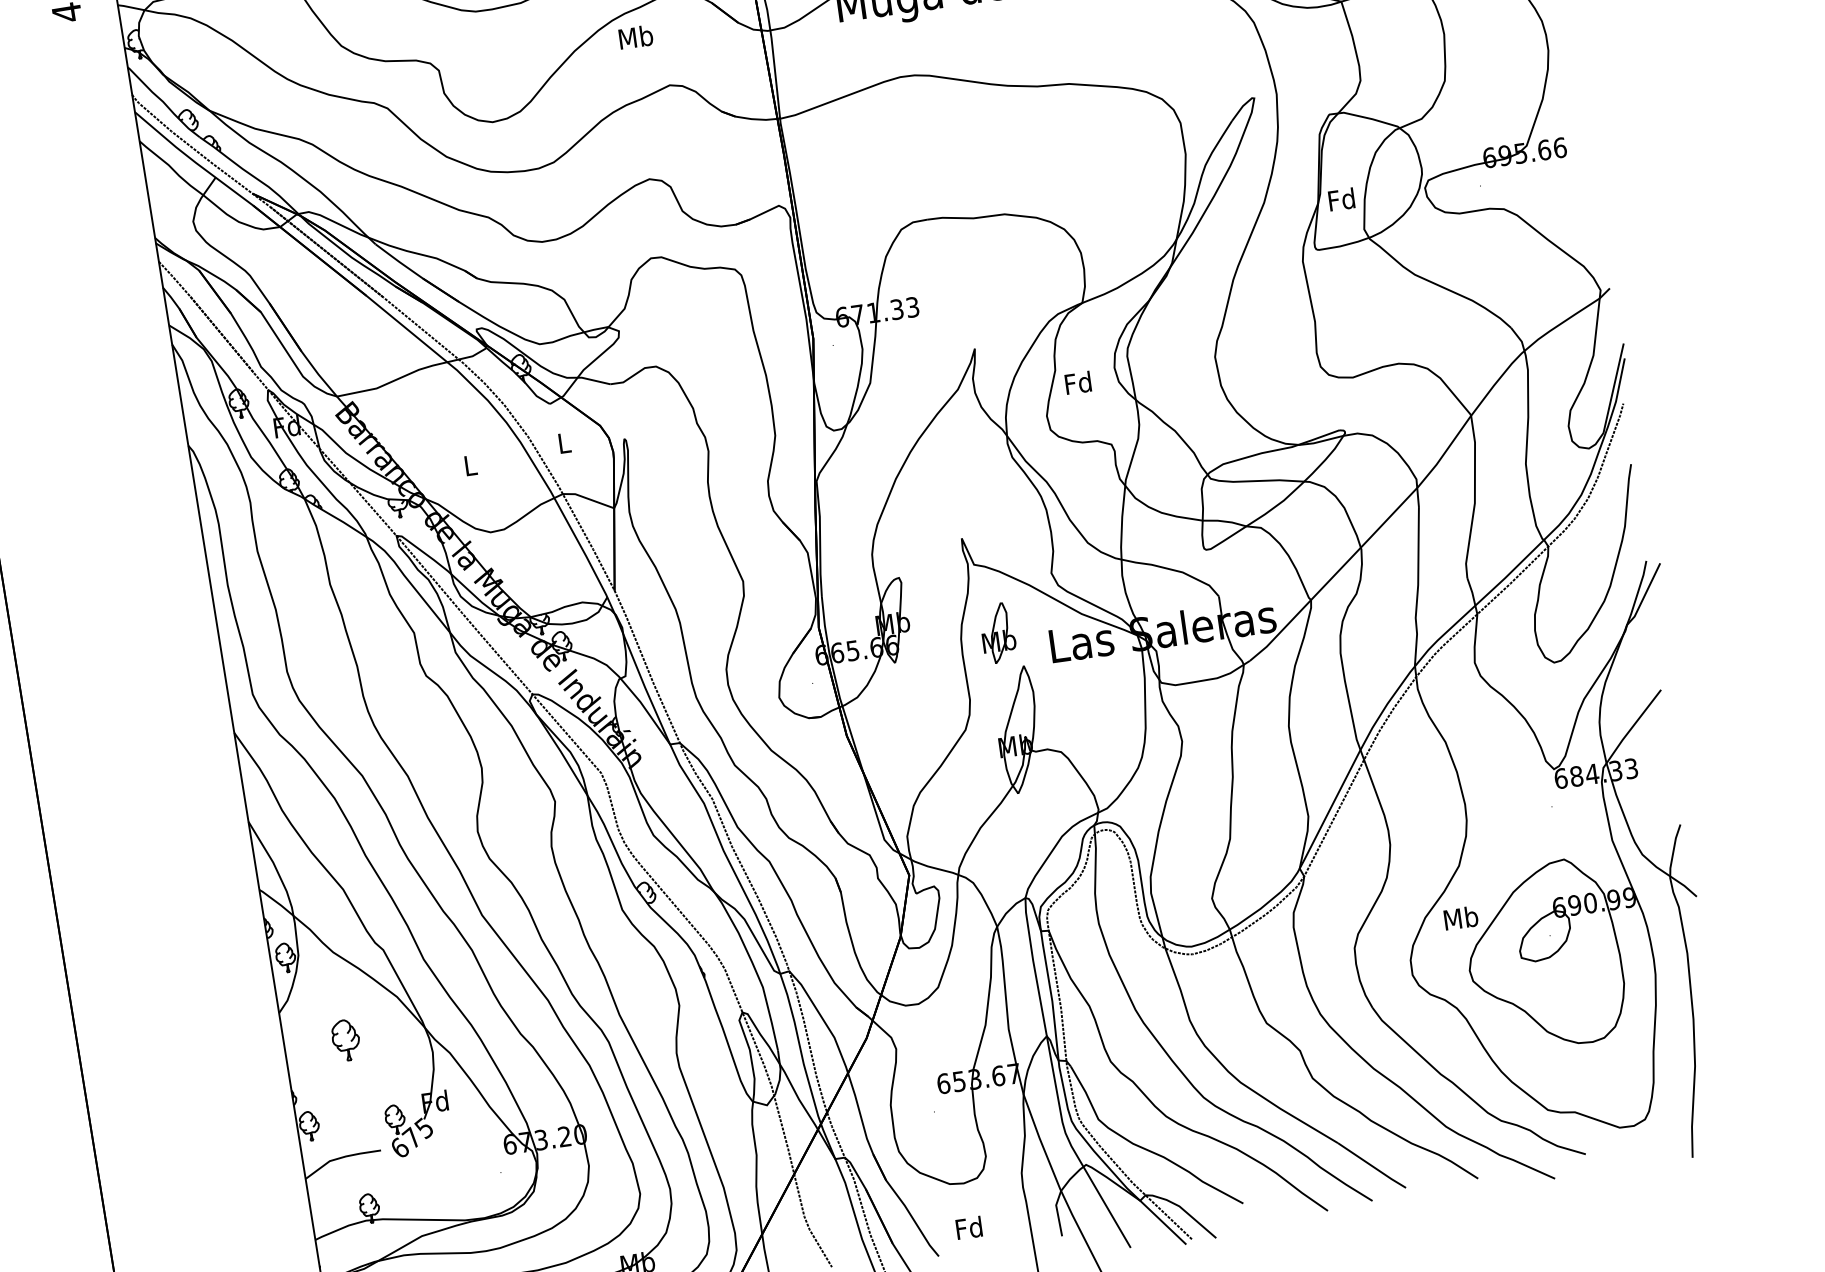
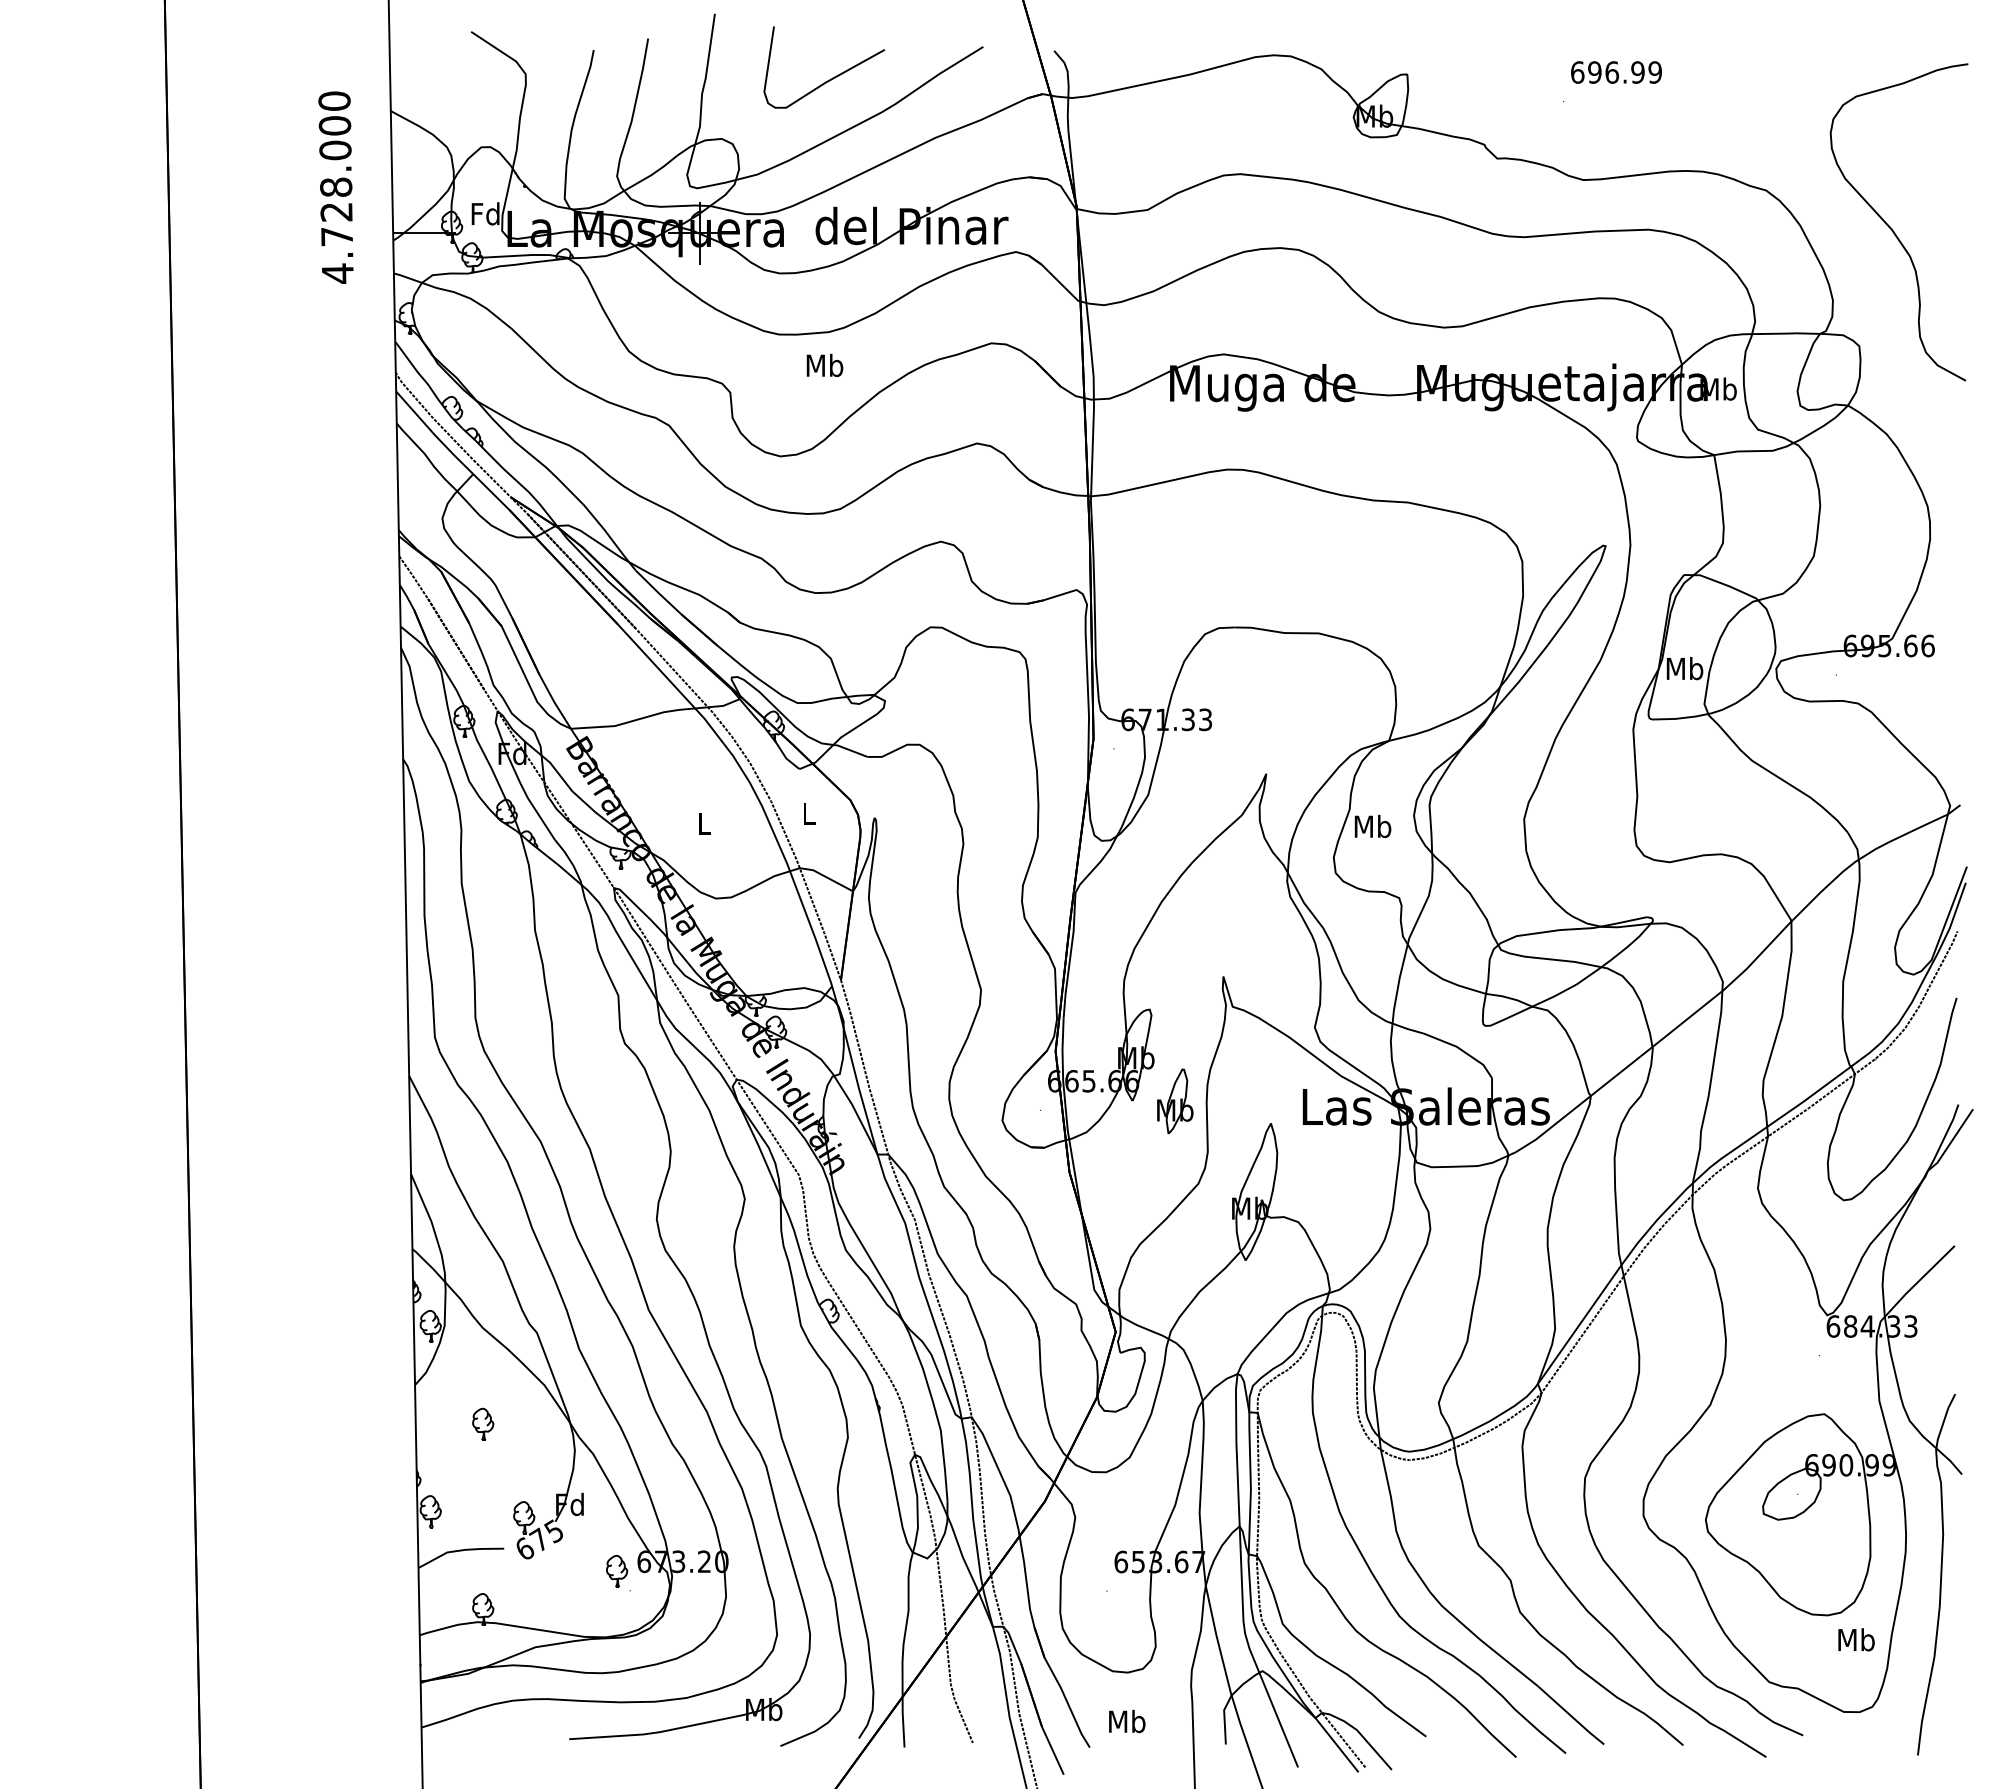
text: (635, 36) -> (824, 364), moved
text: (1341, 199) -> (1684, 668), Fd -> Mb
text: (1078, 382) -> (1372, 826), Fd -> Mb
part: (998, 633) -> (1175, 1101), moved
text: (1461, 917) -> (1856, 1639), moved
part: (346, 1039) -> (483, 1423), size x0.71
part: (486, 1156) -> (617, 1571), added
text: (969, 1227) -> (1127, 1721), Fd -> Mb

